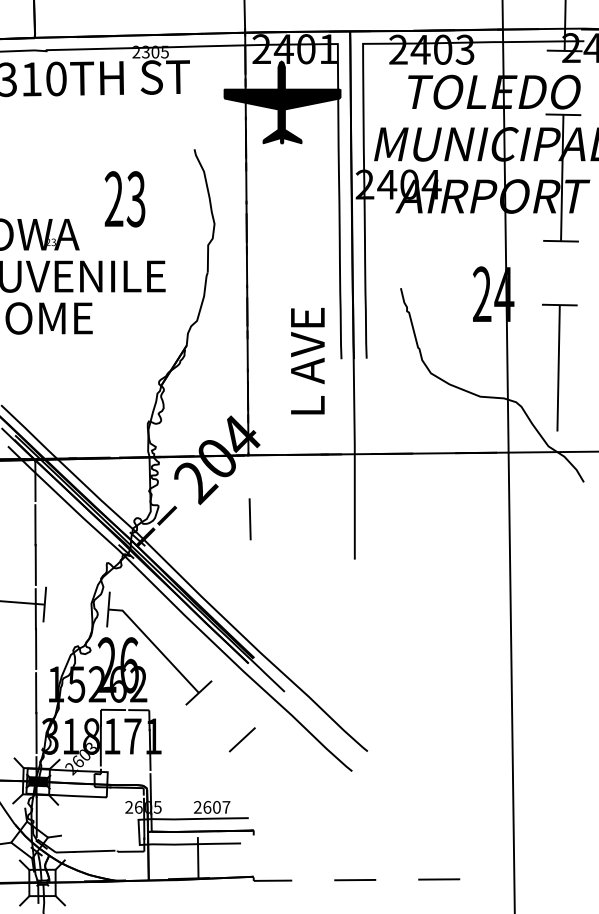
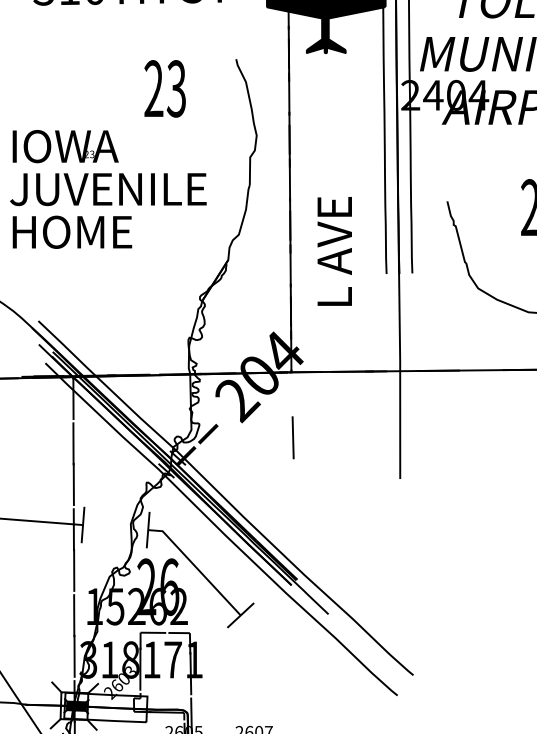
text: (124, 199) -> (164, 89), moved
text: (307, 361) -> (334, 251), moved
line: (241, 739) -> (284, 663), removed

